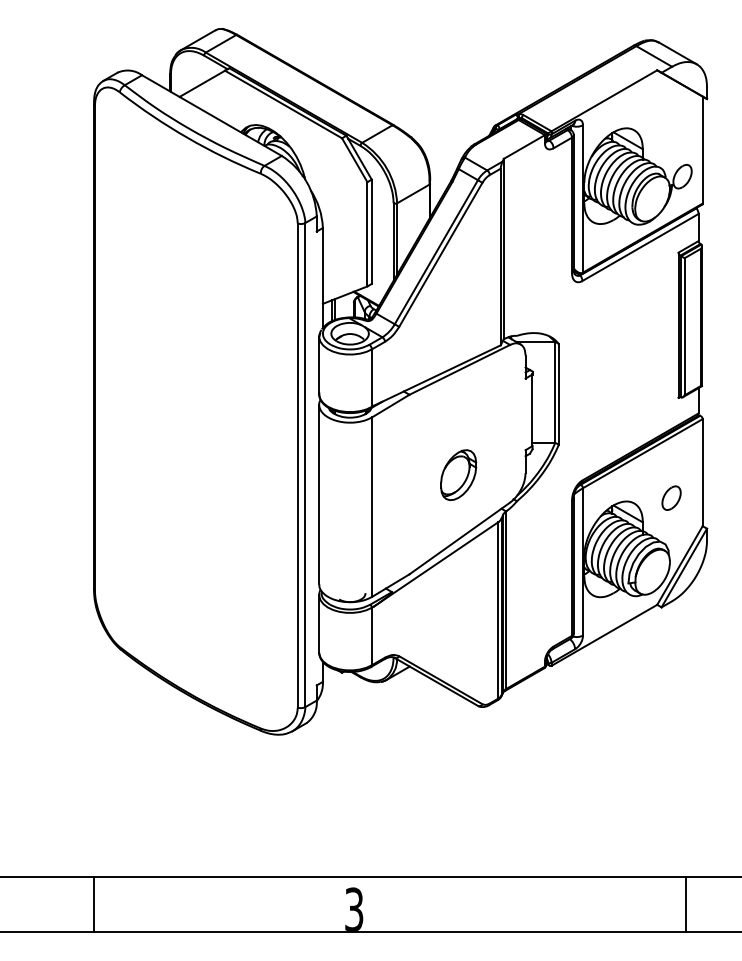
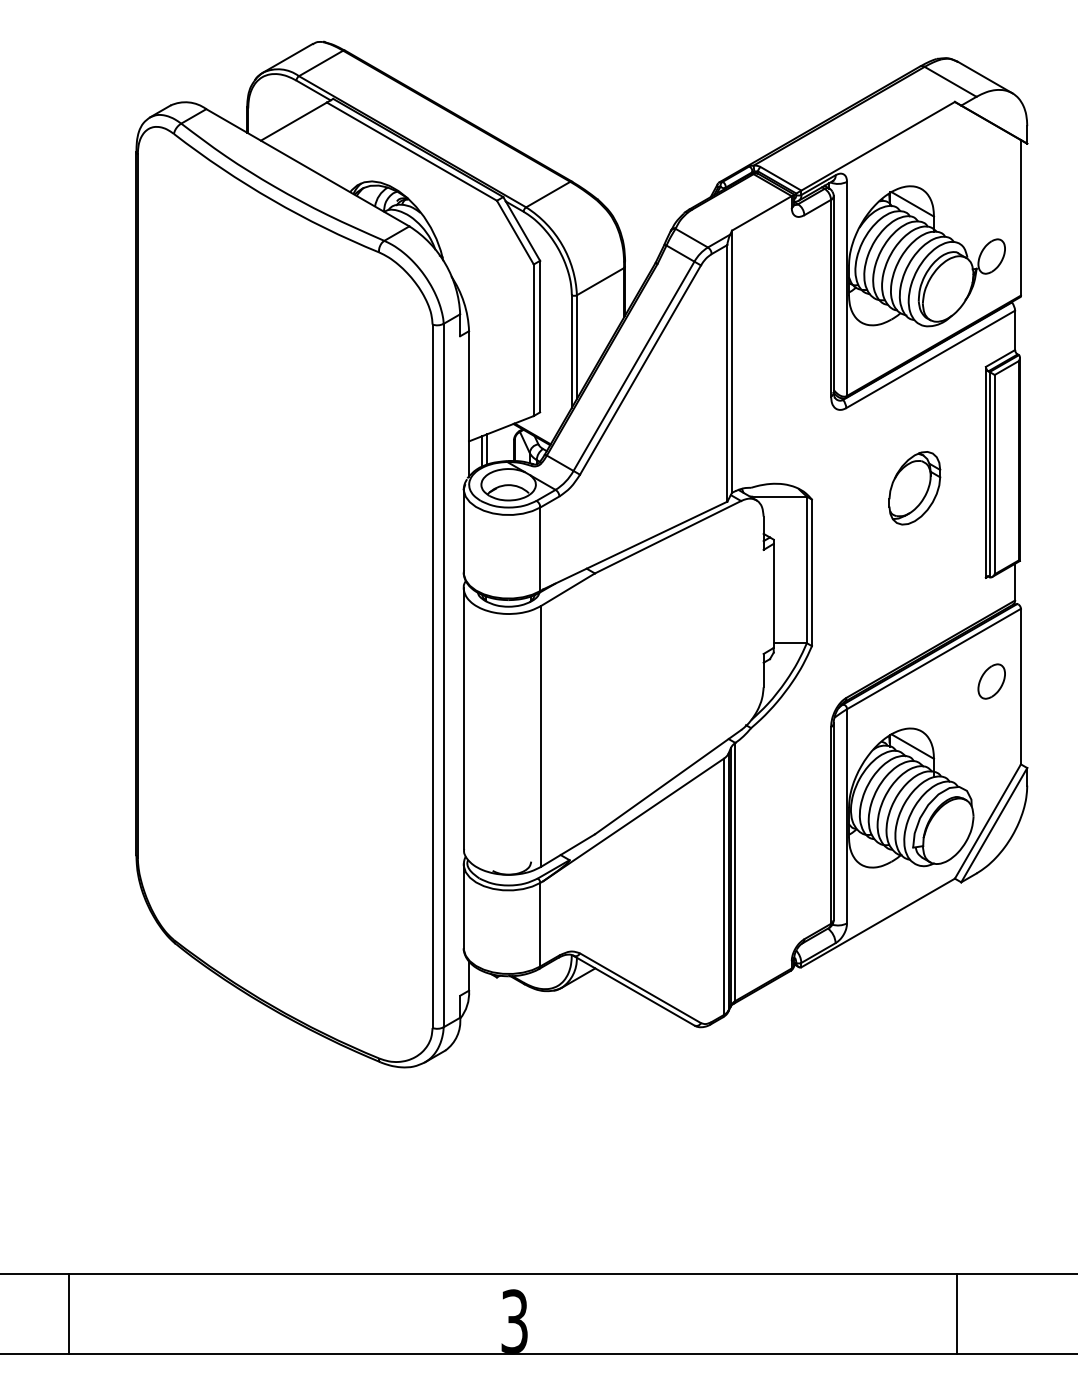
part: (458, 474) -> (914, 487), moved
part: (671, 497) -> (991, 680), moved
line: (93, 903) -> (68, 1312), moved
line: (685, 903) -> (956, 1312), moved

